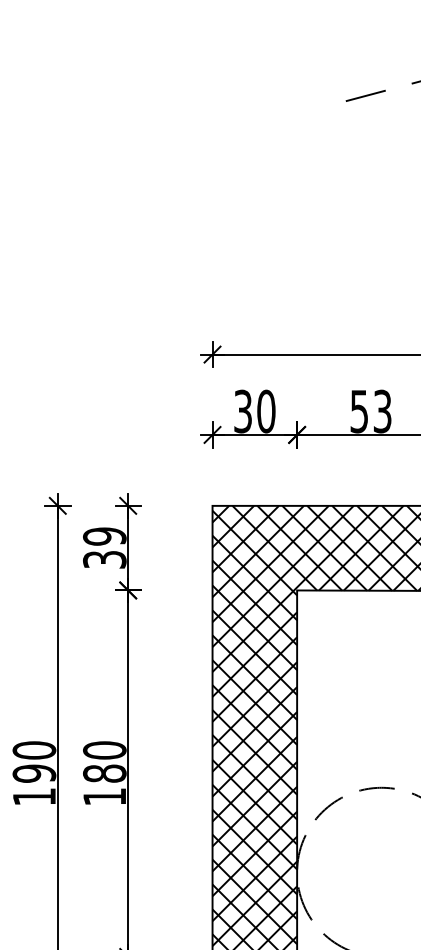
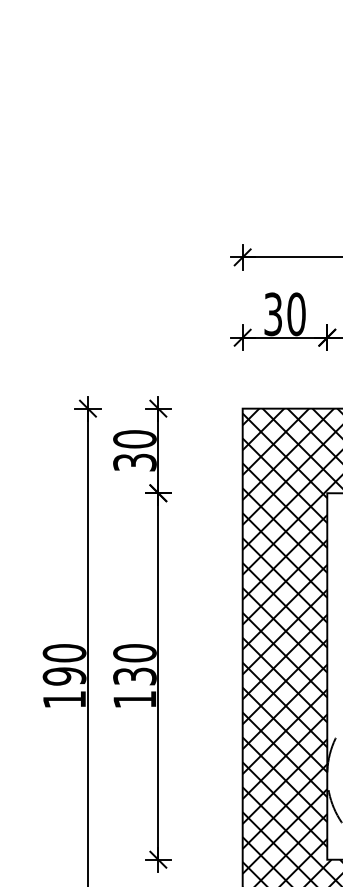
text: (104, 536) -> (134, 439), 39 -> 30
text: (104, 773) -> (134, 676), 180 -> 130

